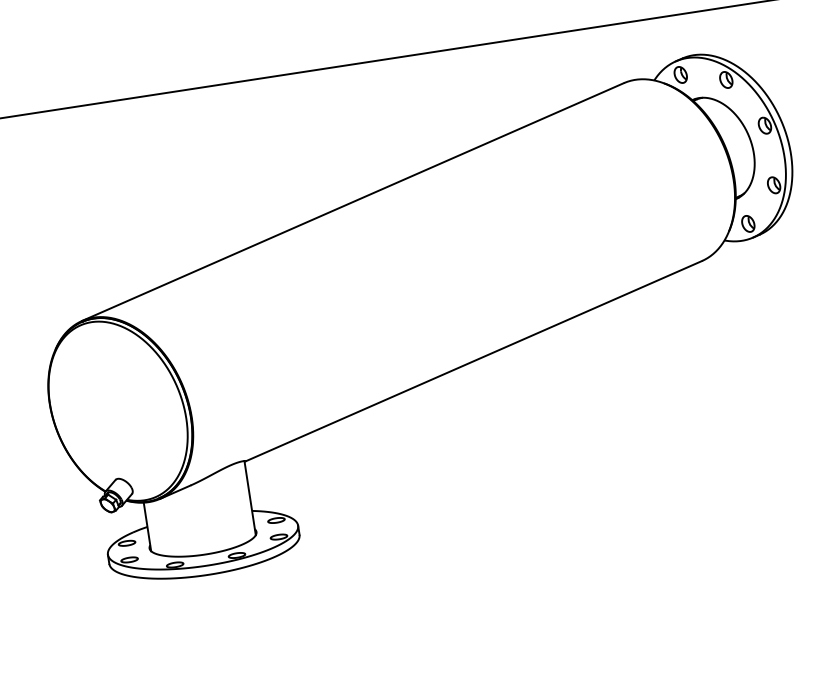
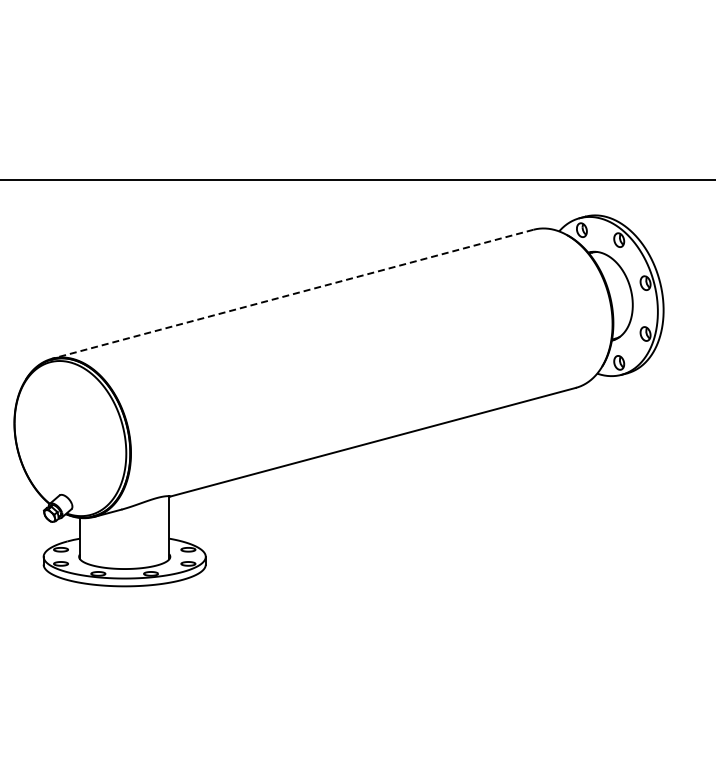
line: (352, 202) -> (292, 294), solid -> dashed

